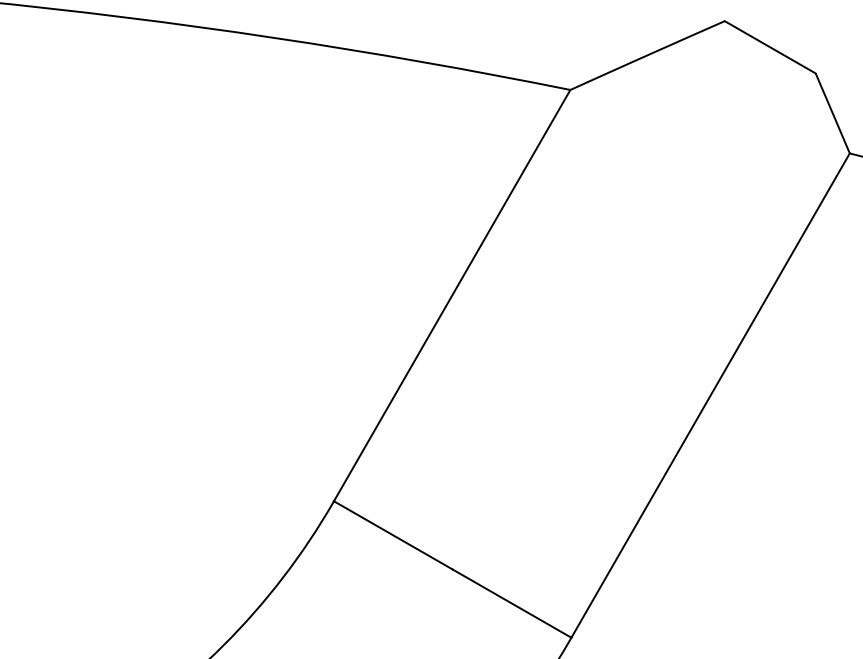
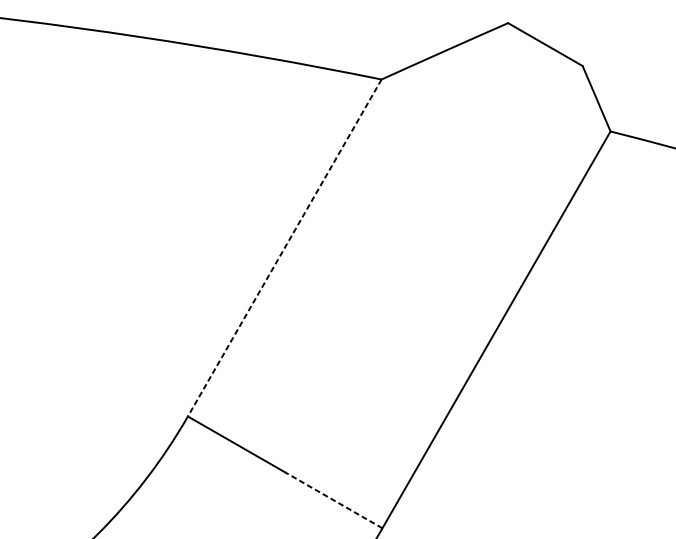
line: (451, 296) -> (284, 248), solid -> dashed
line: (511, 603) -> (333, 500), solid -> dashed

